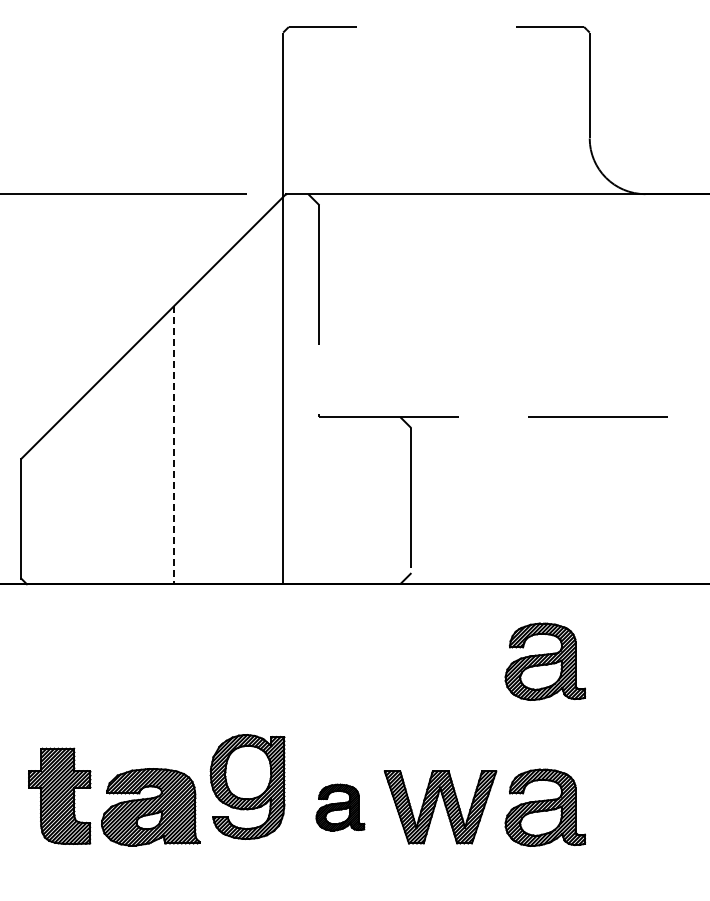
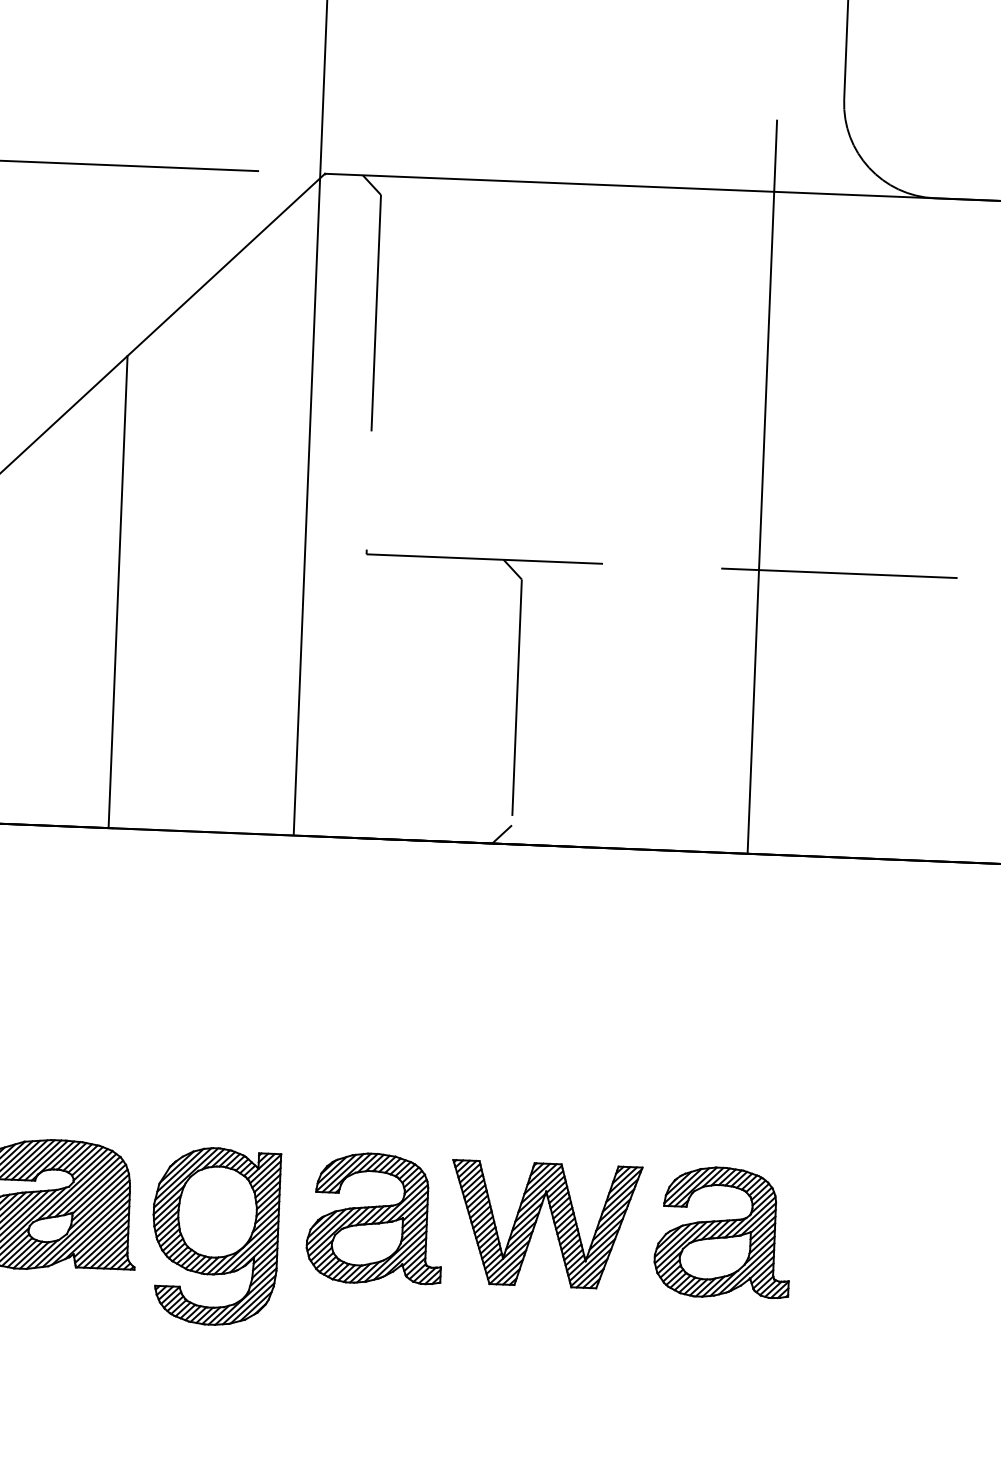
line: (550, 367) -> (762, 485), added
line: (174, 445) -> (118, 592), dashed -> solid
part: (544, 661) -> (731, 984), removed
part: (247, 786) -> (215, 1235), moved
part: (340, 807) -> (375, 1218), size x1.67

